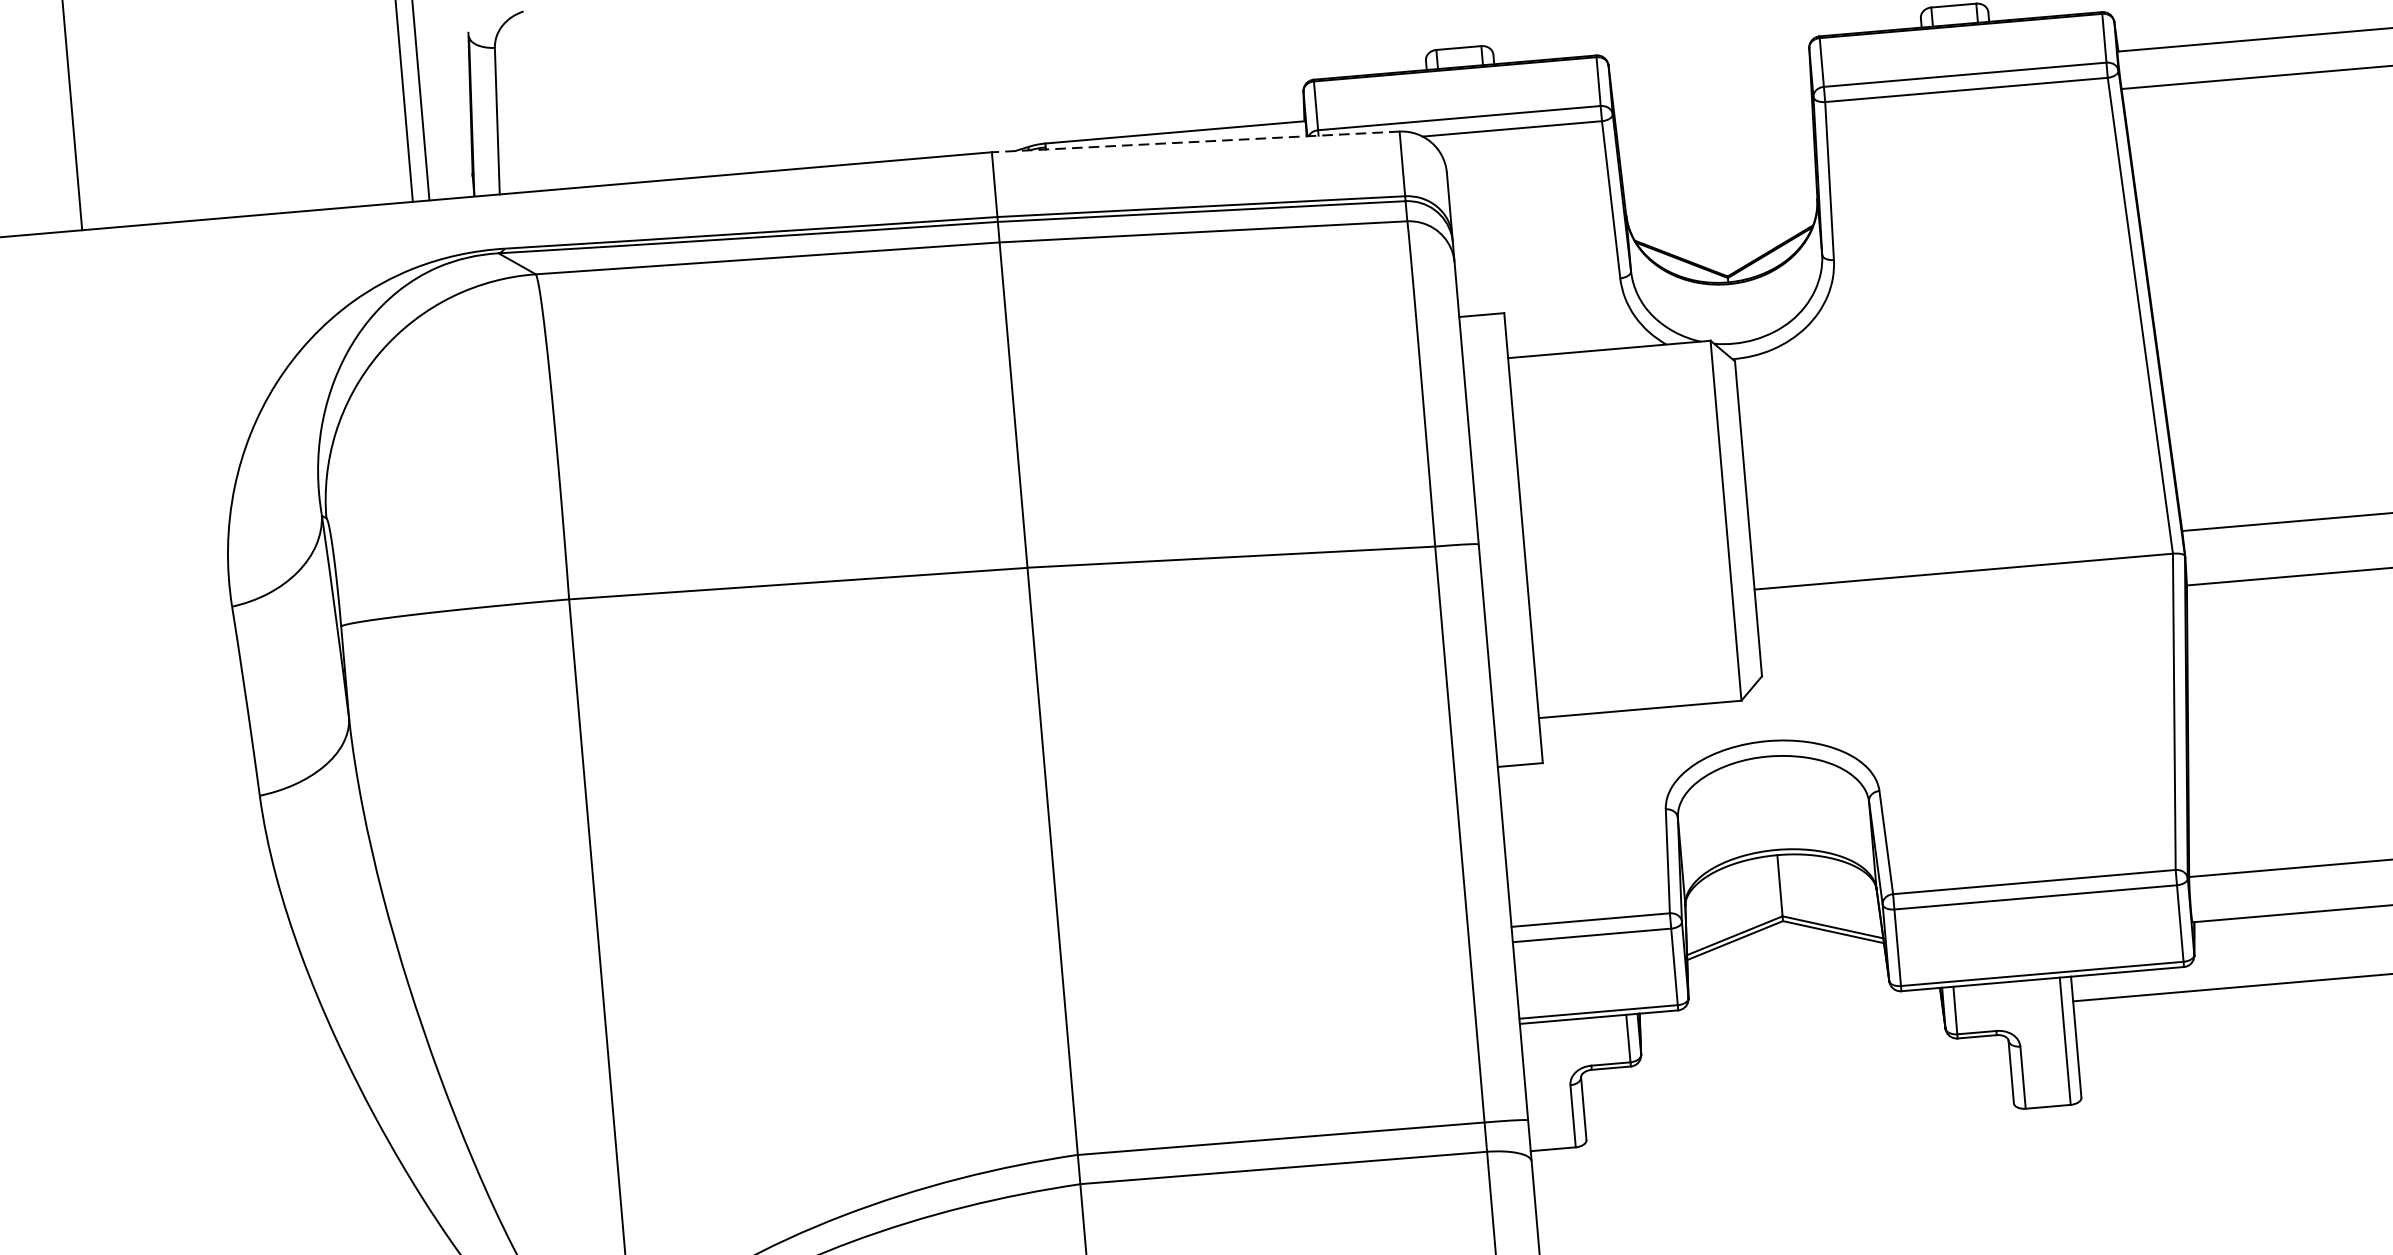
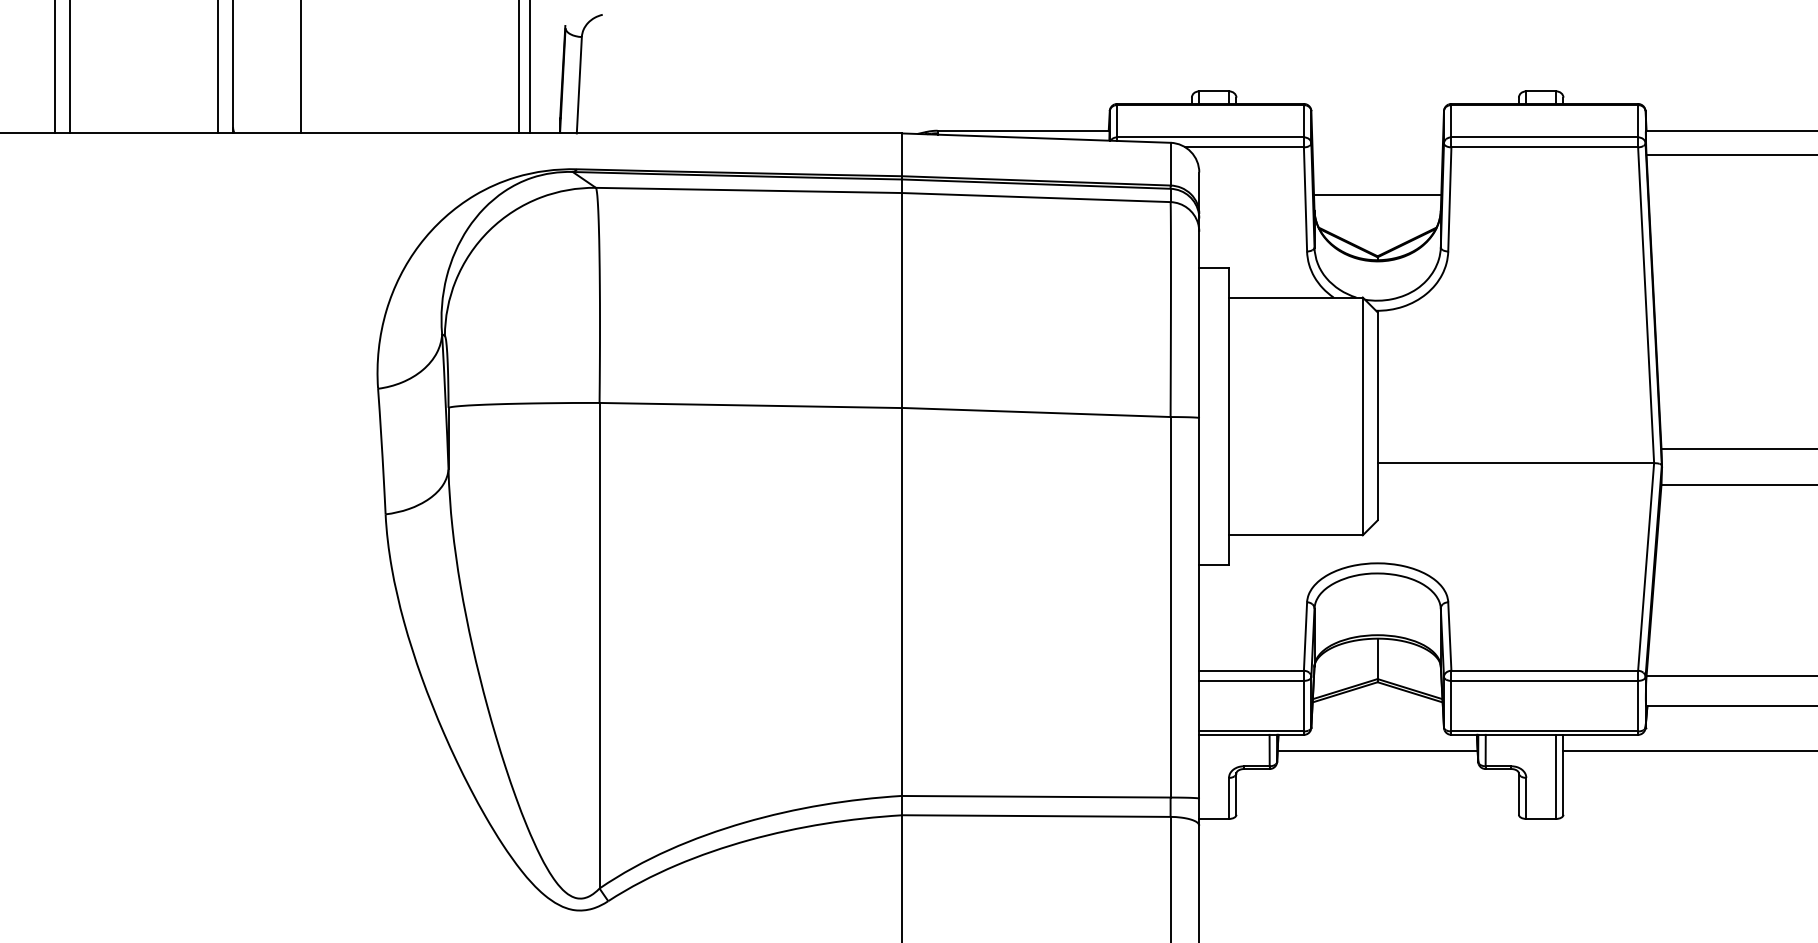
line: (1194, 142) -> (1035, 138), dashed -> solid
line: (1719, 184) -> (1377, 195), added
line: (1791, 1025) -> (1377, 751), added

